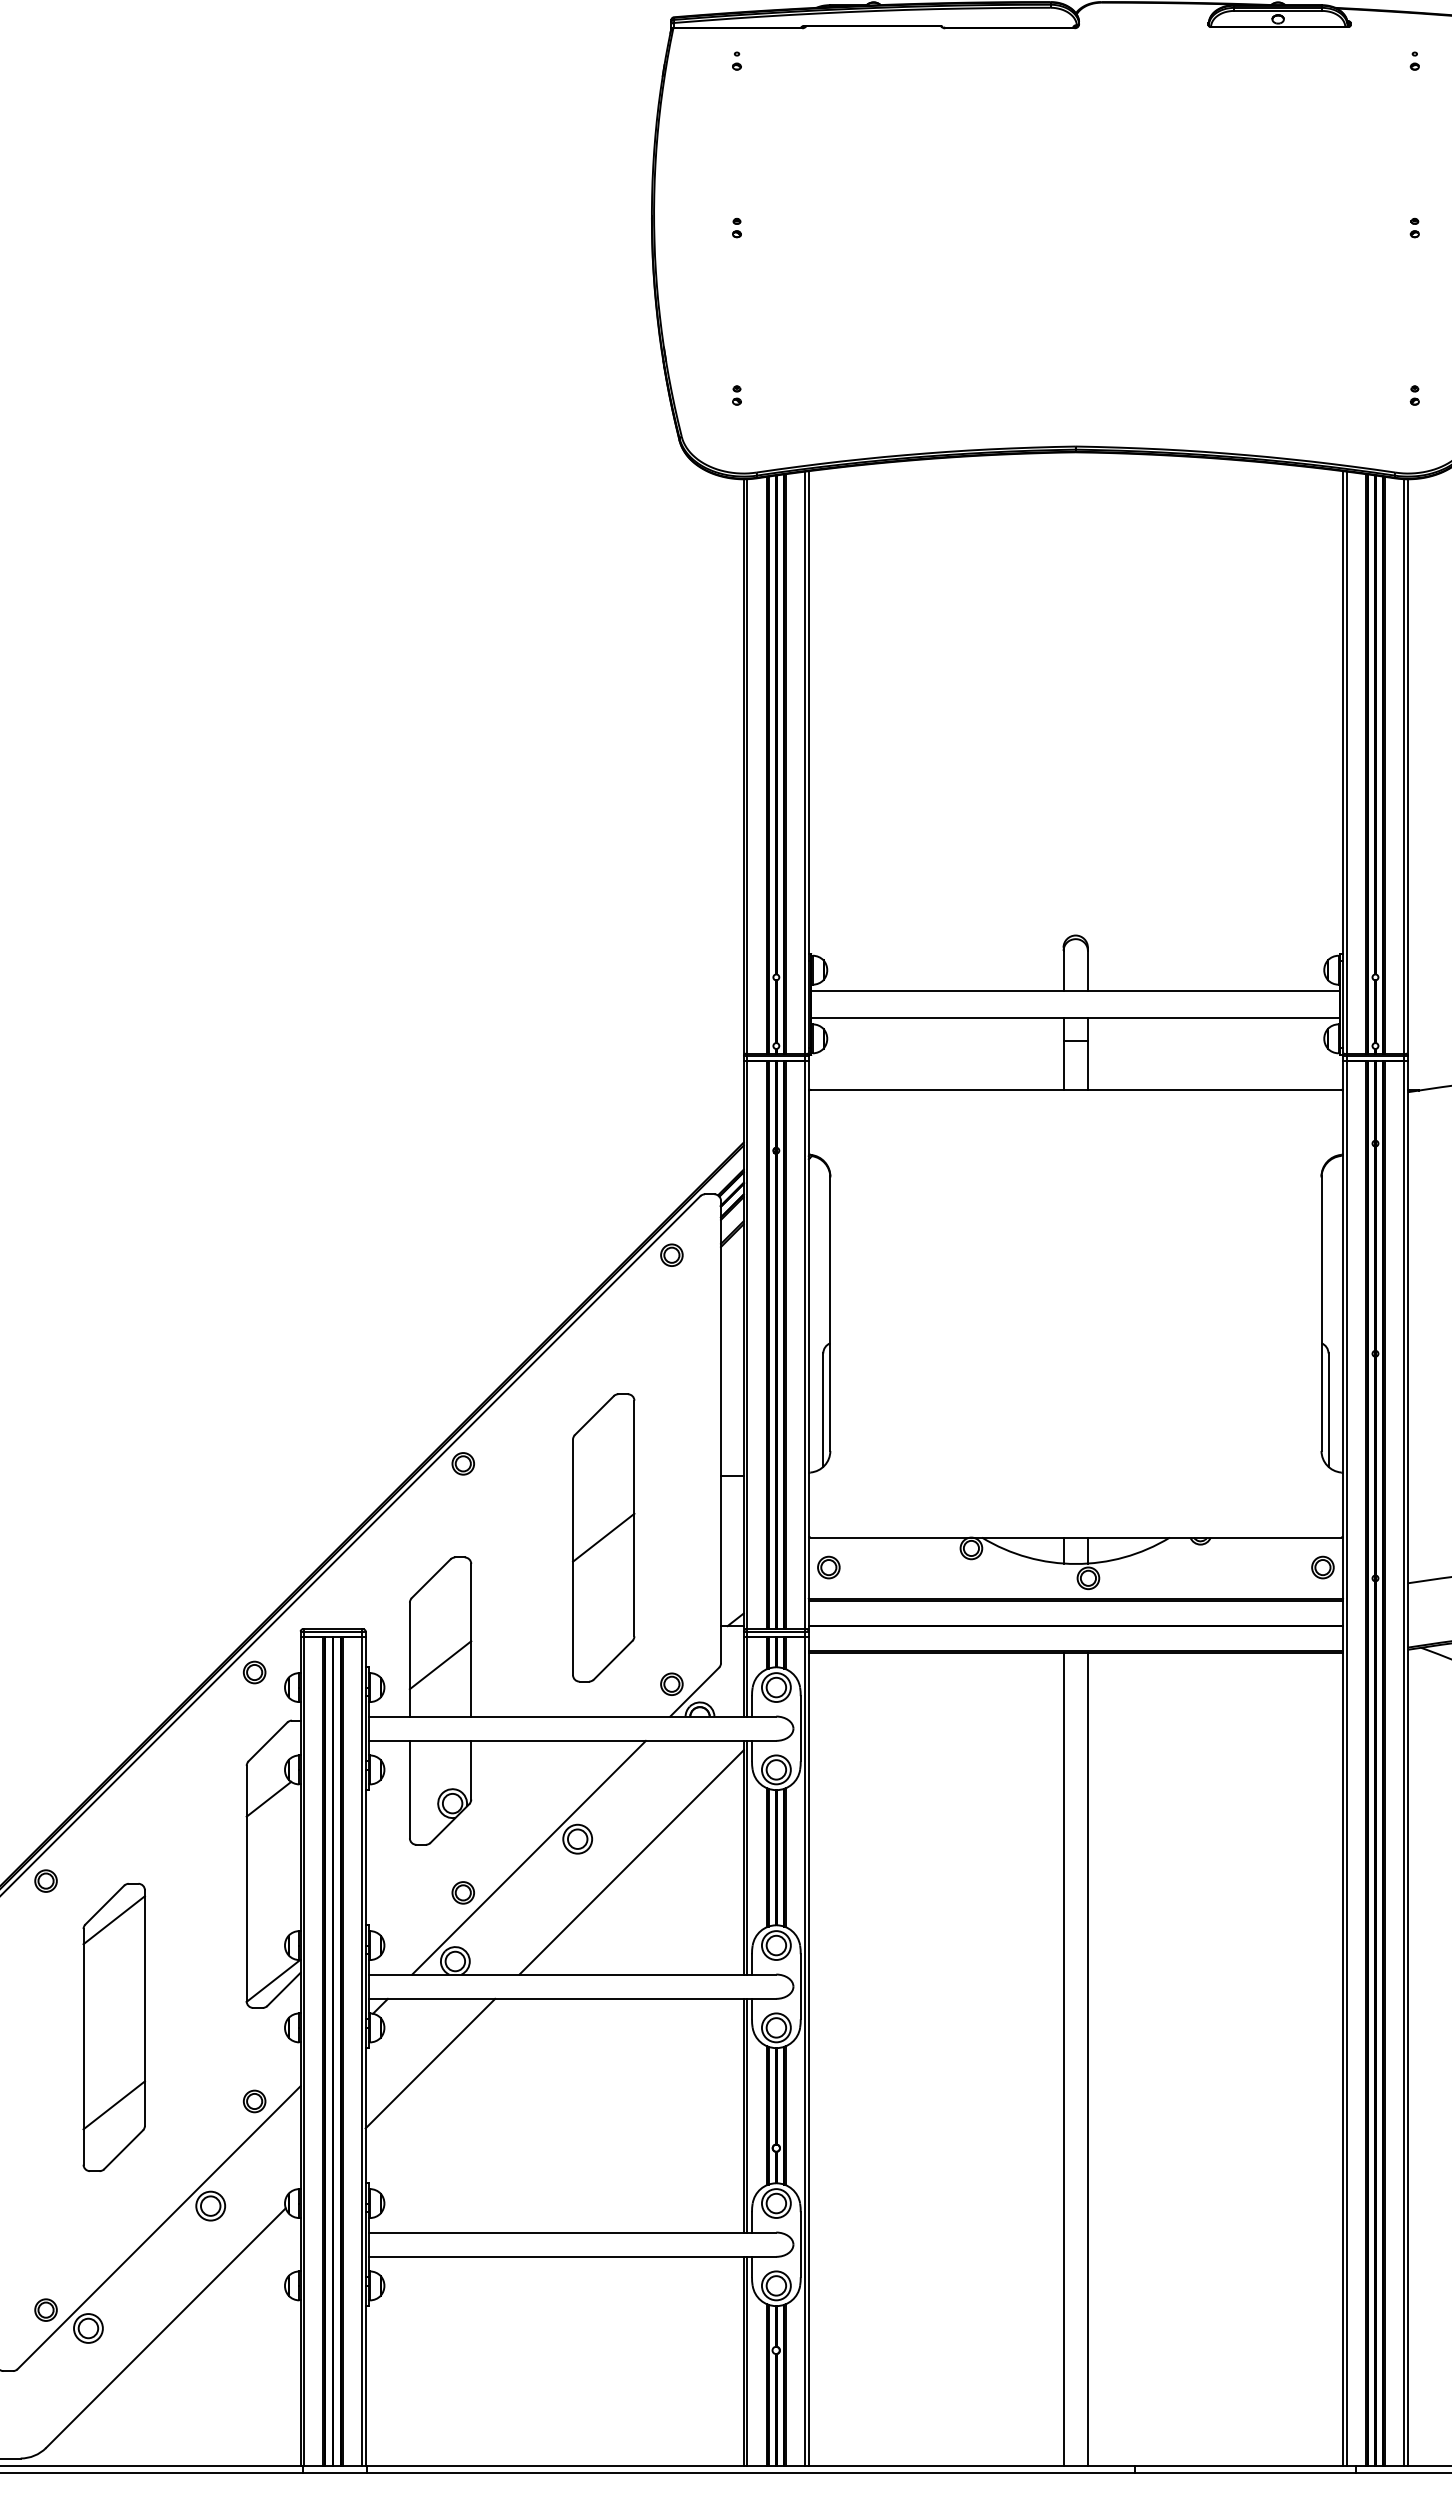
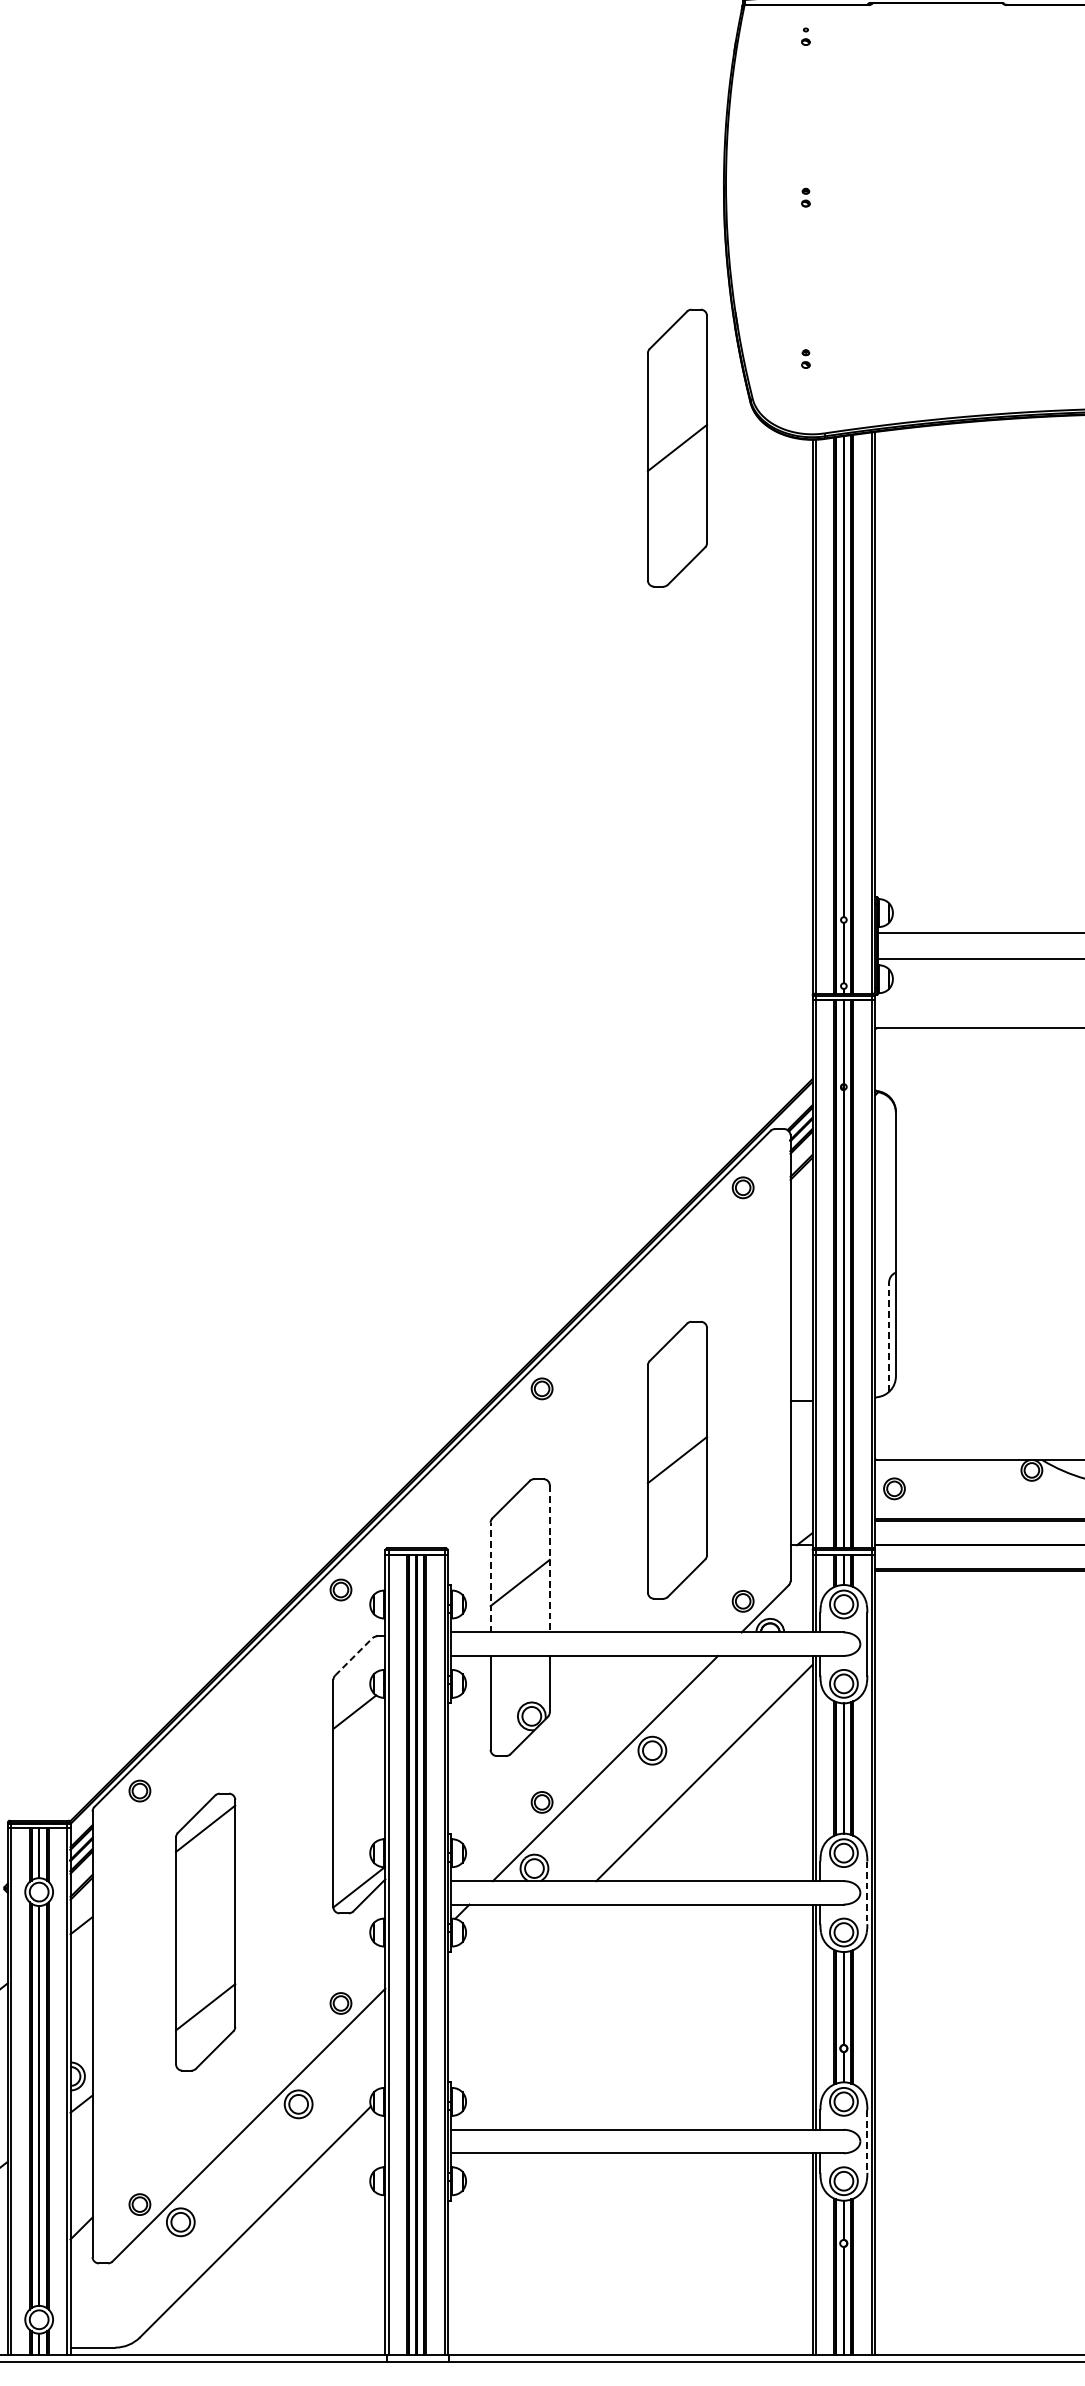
part: (603, 487) -> (677, 447), added
line: (823, 1410) -> (889, 1337), solid -> dashed
line: (471, 1640) -> (550, 1559), solid -> dashed
line: (409, 1659) -> (490, 1577), solid -> dashed
line: (268, 1741) -> (354, 1656), solid -> dashed
line: (800, 1986) -> (867, 1892), solid -> dashed
line: (430, 2063) -> (510, 1966), removed
line: (800, 2244) -> (867, 2141), solid -> dashed

